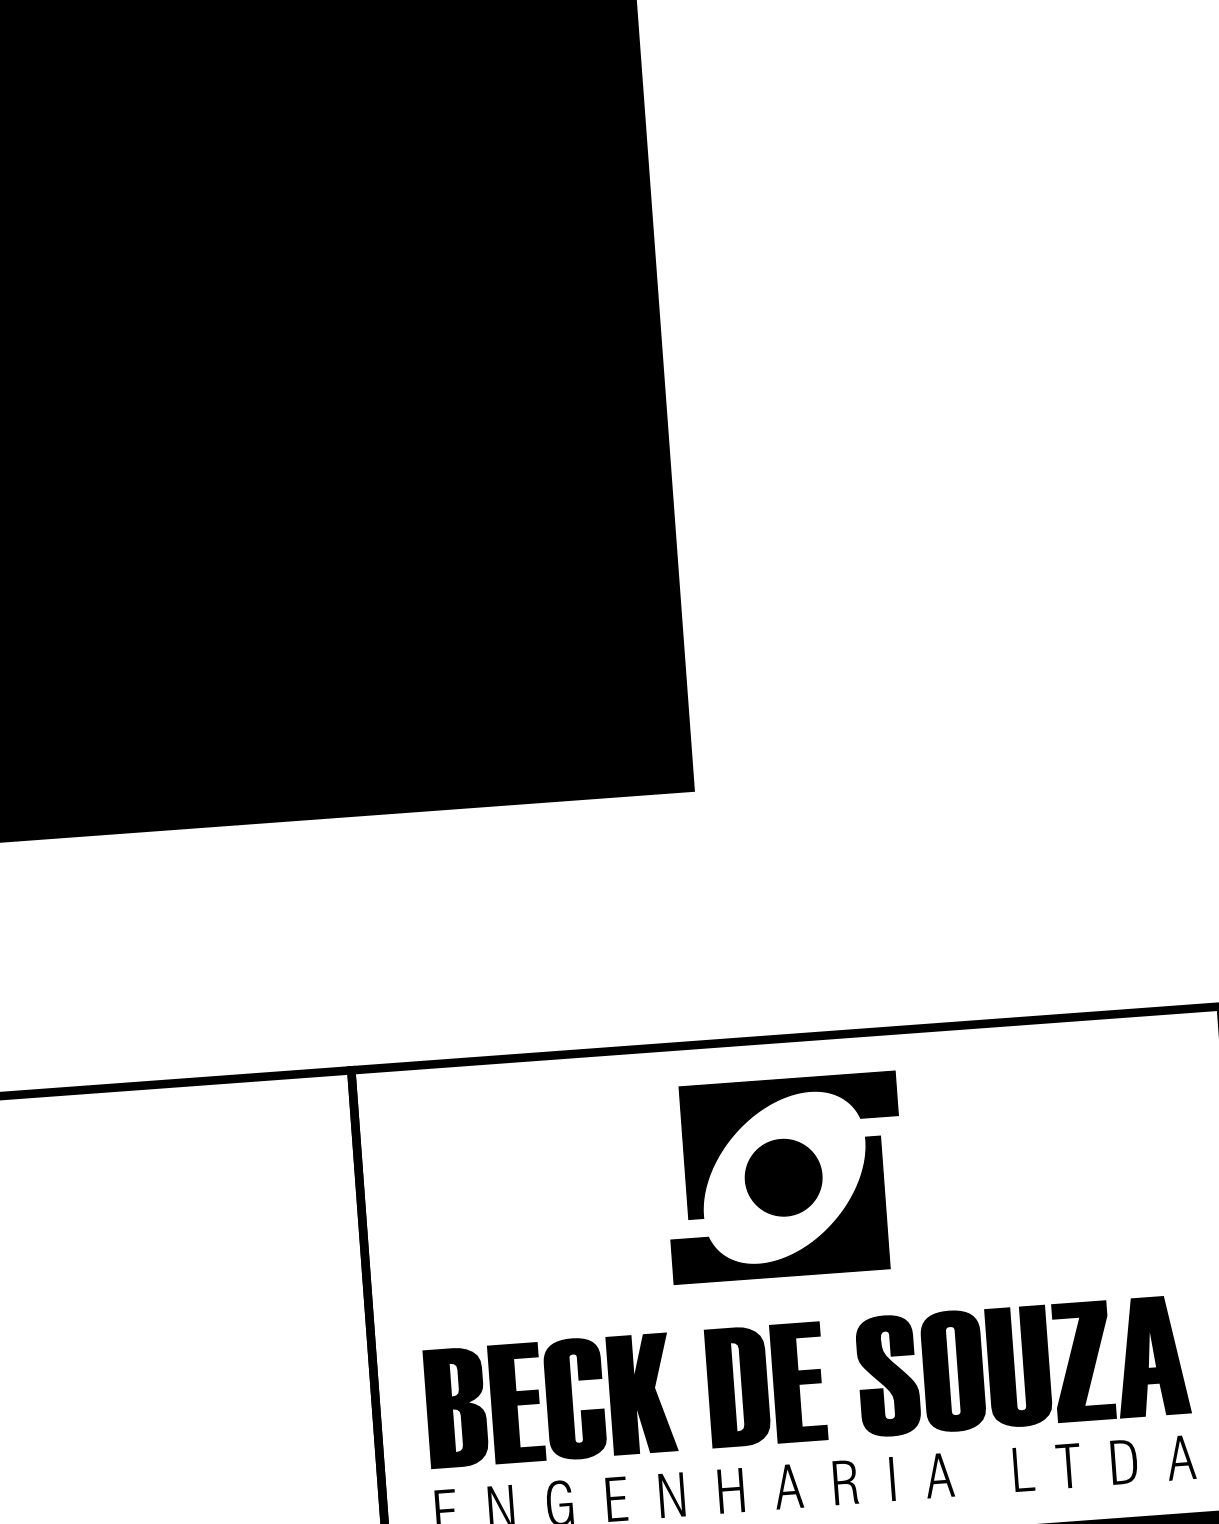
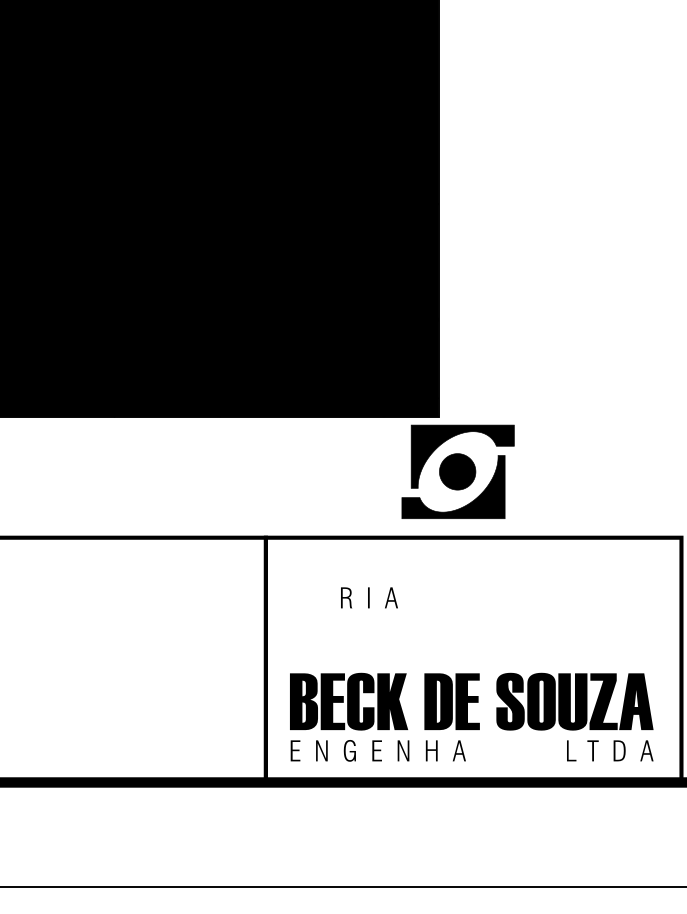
part: (783, 1176) -> (457, 471), moved
part: (893, 1478) -> (369, 597), moved

